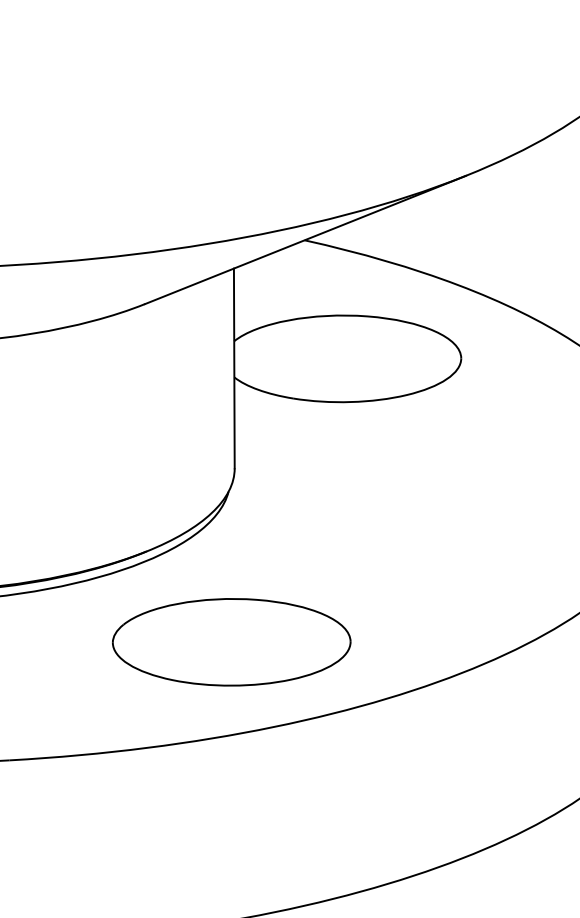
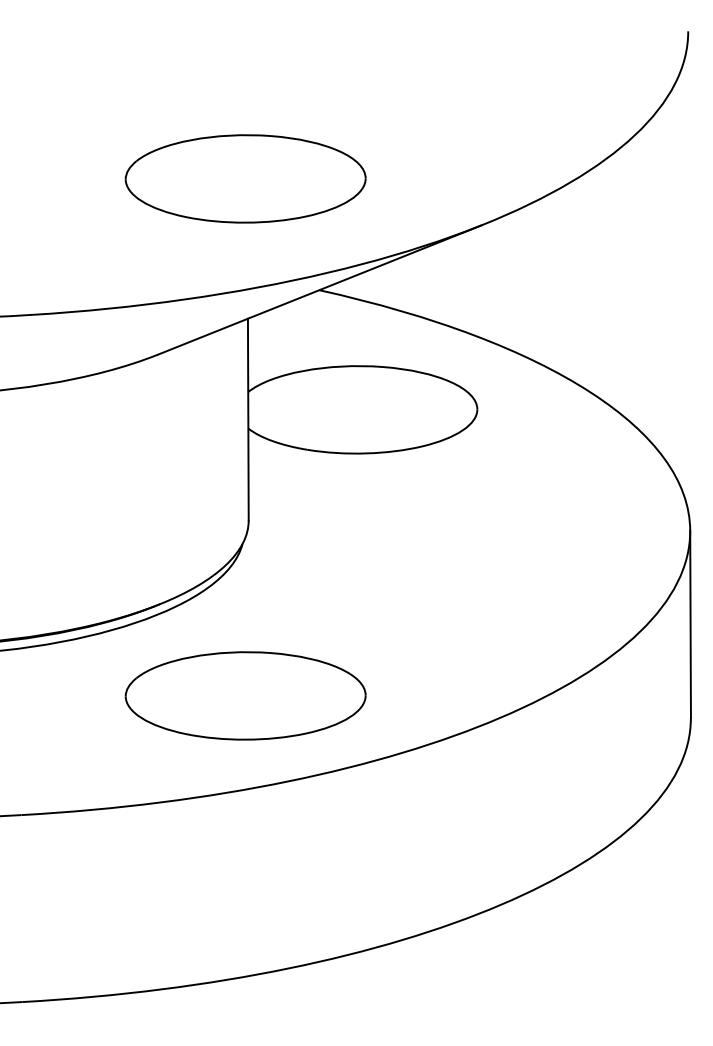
part: (231, 129) -> (245, 178), added

